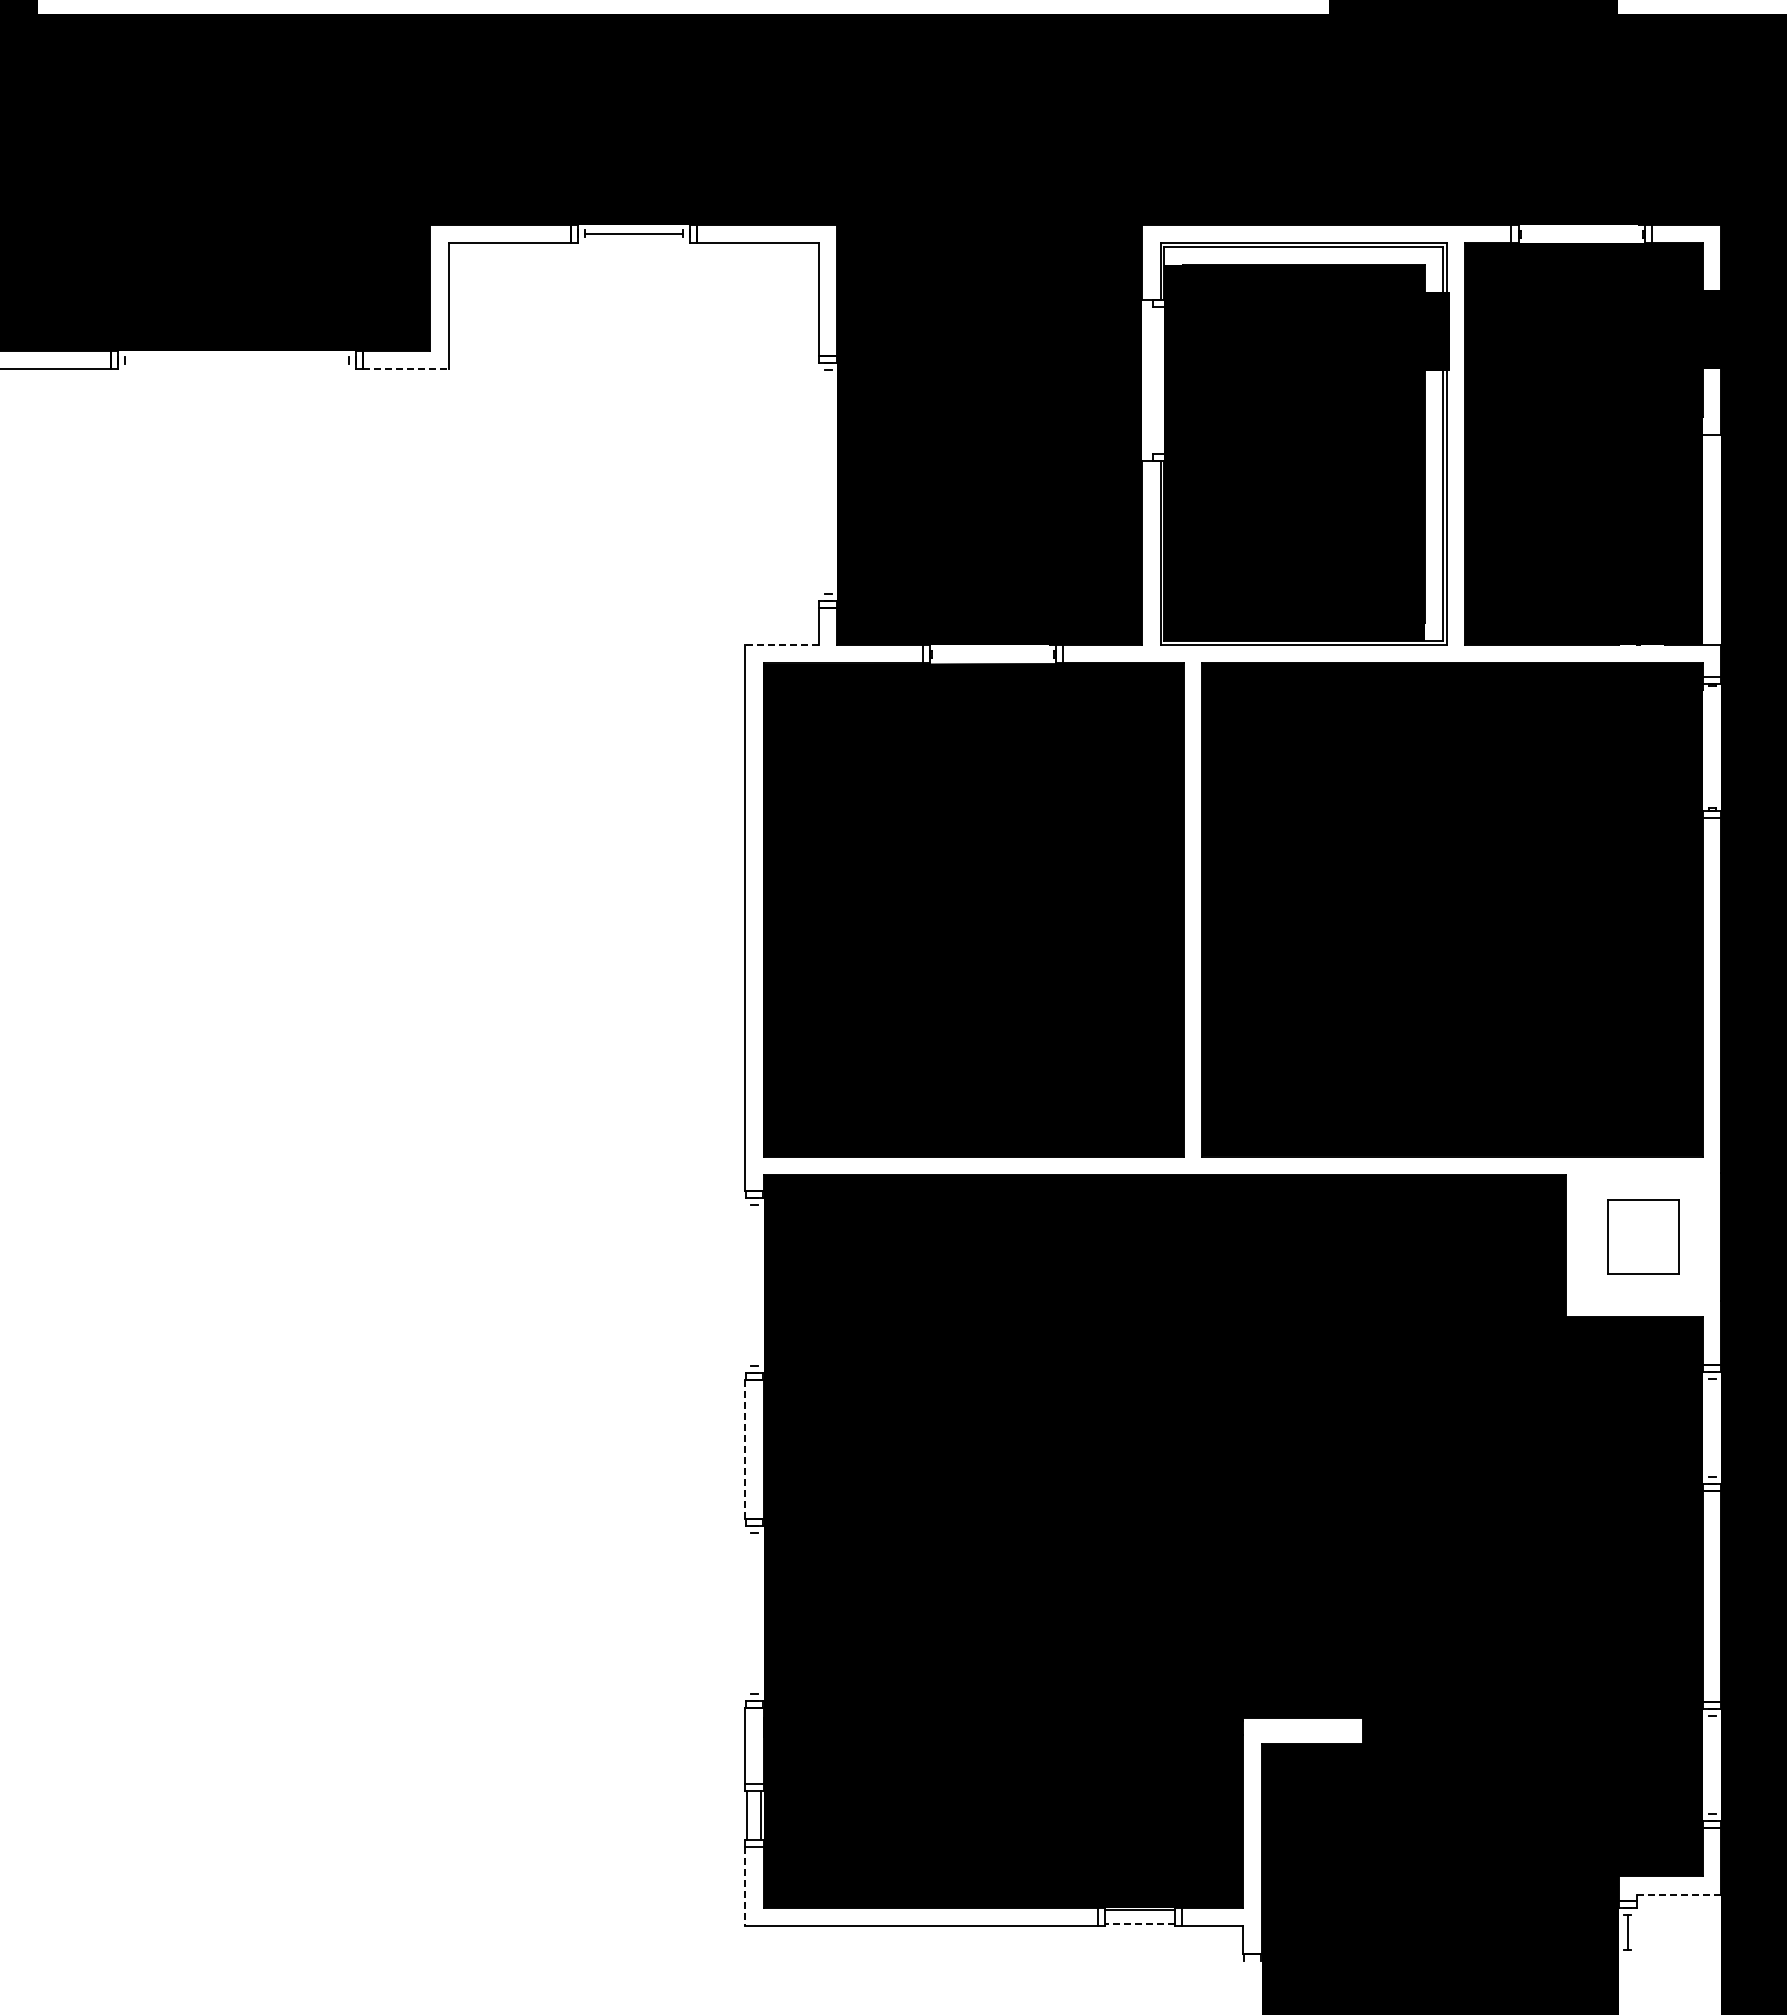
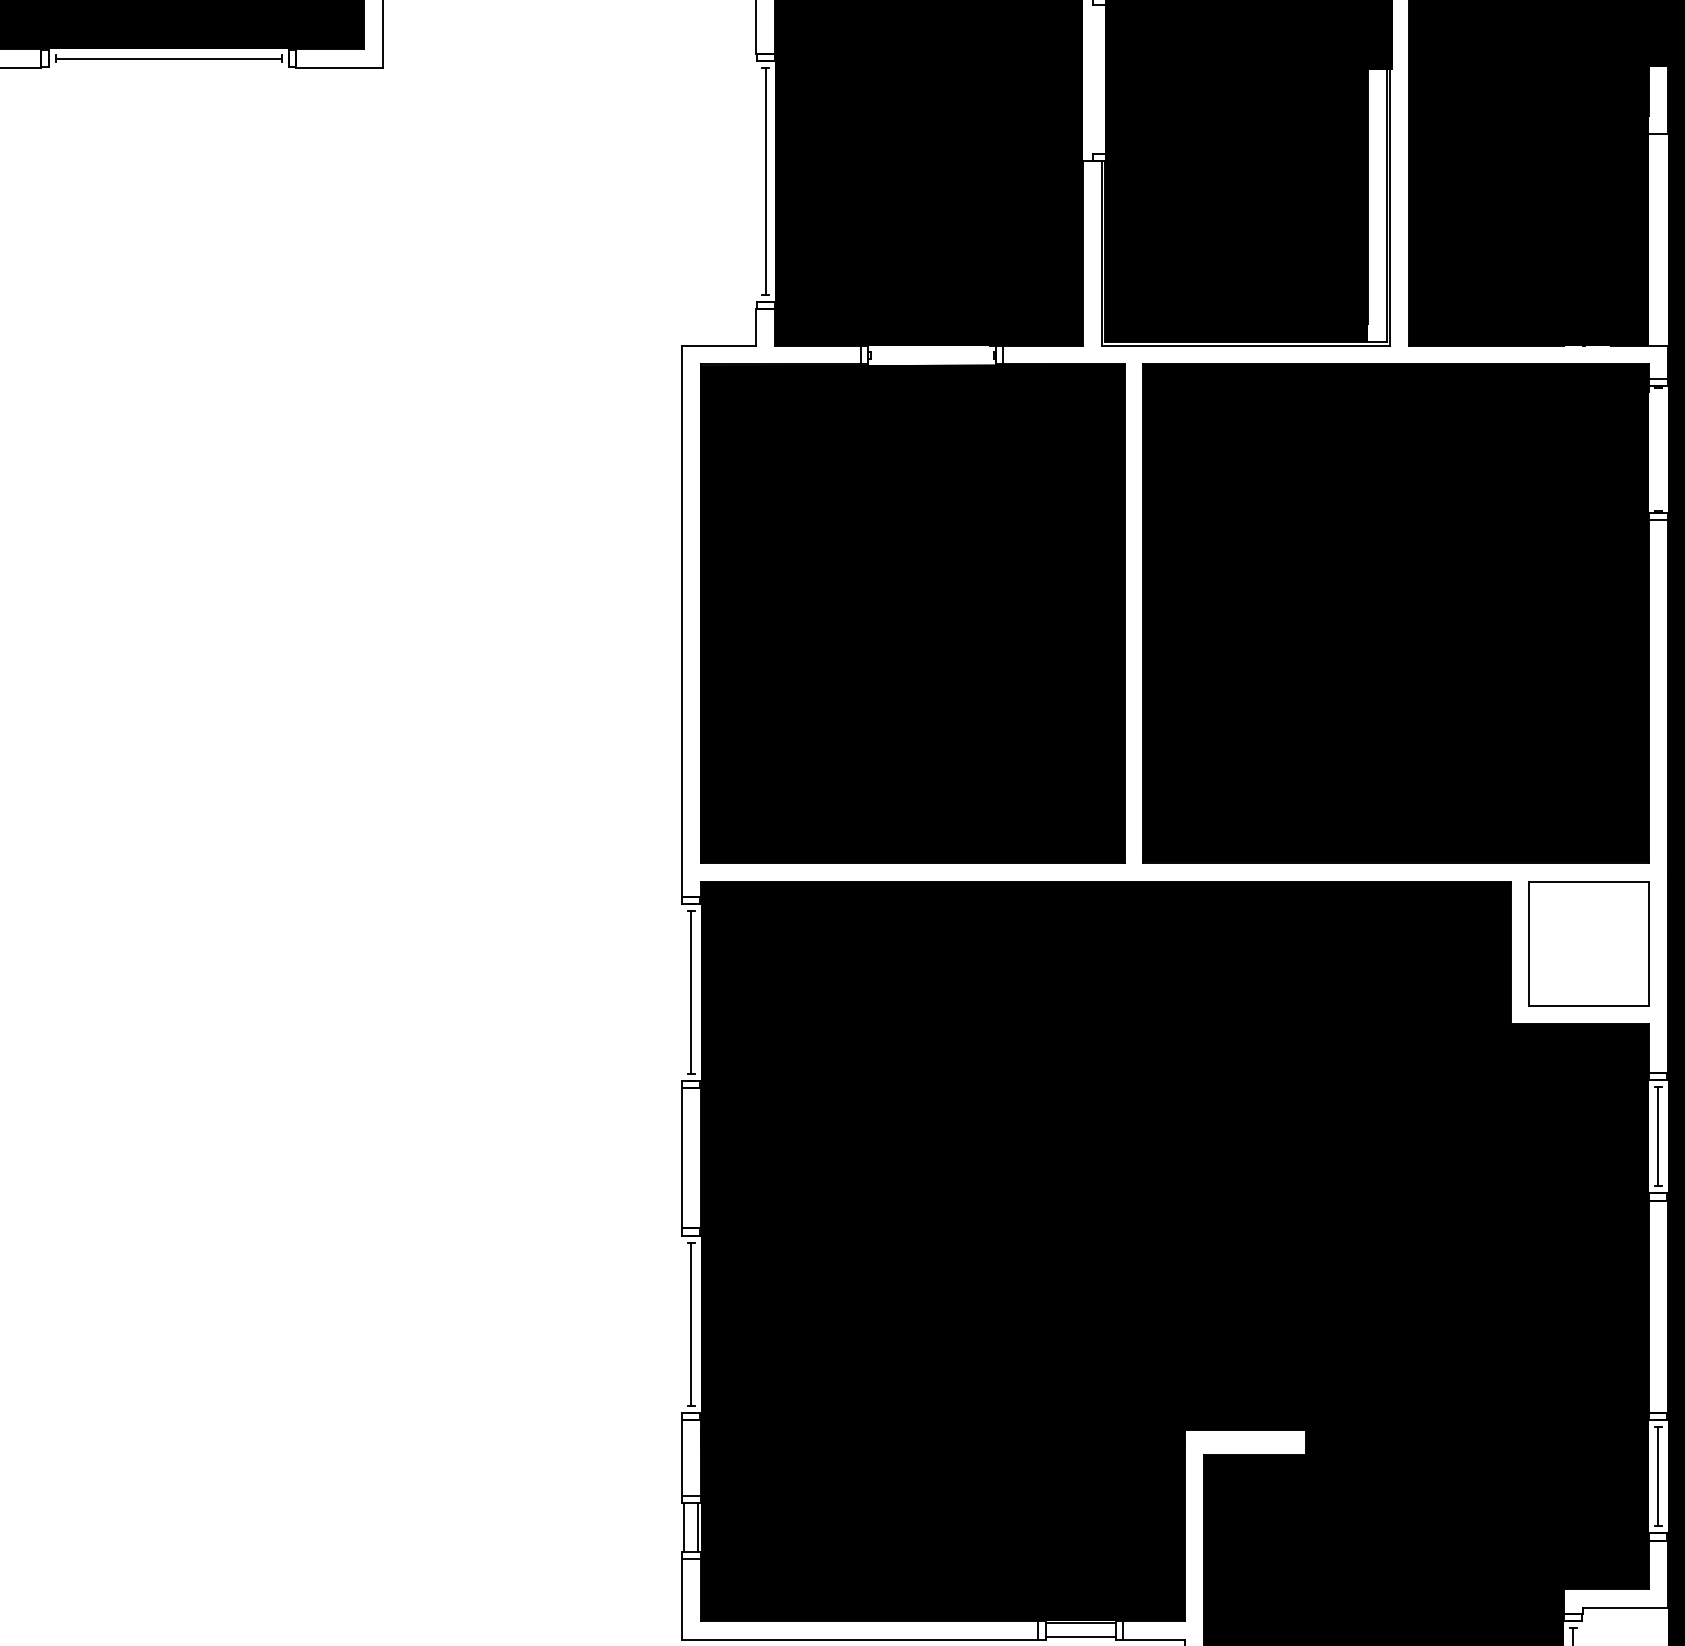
line: (236, 360) -> (168, 58), added
line: (405, 369) -> (339, 67), dashed -> solid
line: (828, 481) -> (766, 181), added
line: (781, 644) -> (718, 345), dashed -> solid
part: (1643, 1236) -> (1589, 943), size x1.67
line: (754, 1285) -> (691, 992), added
line: (1712, 1428) -> (1658, 1137), added
line: (745, 1450) -> (682, 1159), dashed -> solid
line: (754, 1613) -> (691, 1323), added
line: (1712, 1764) -> (1658, 1476), added
line: (745, 1886) -> (682, 1599), dashed -> solid
line: (1679, 1894) -> (1625, 1607), dashed -> solid
line: (1139, 1924) -> (1080, 1637), dashed -> solid

